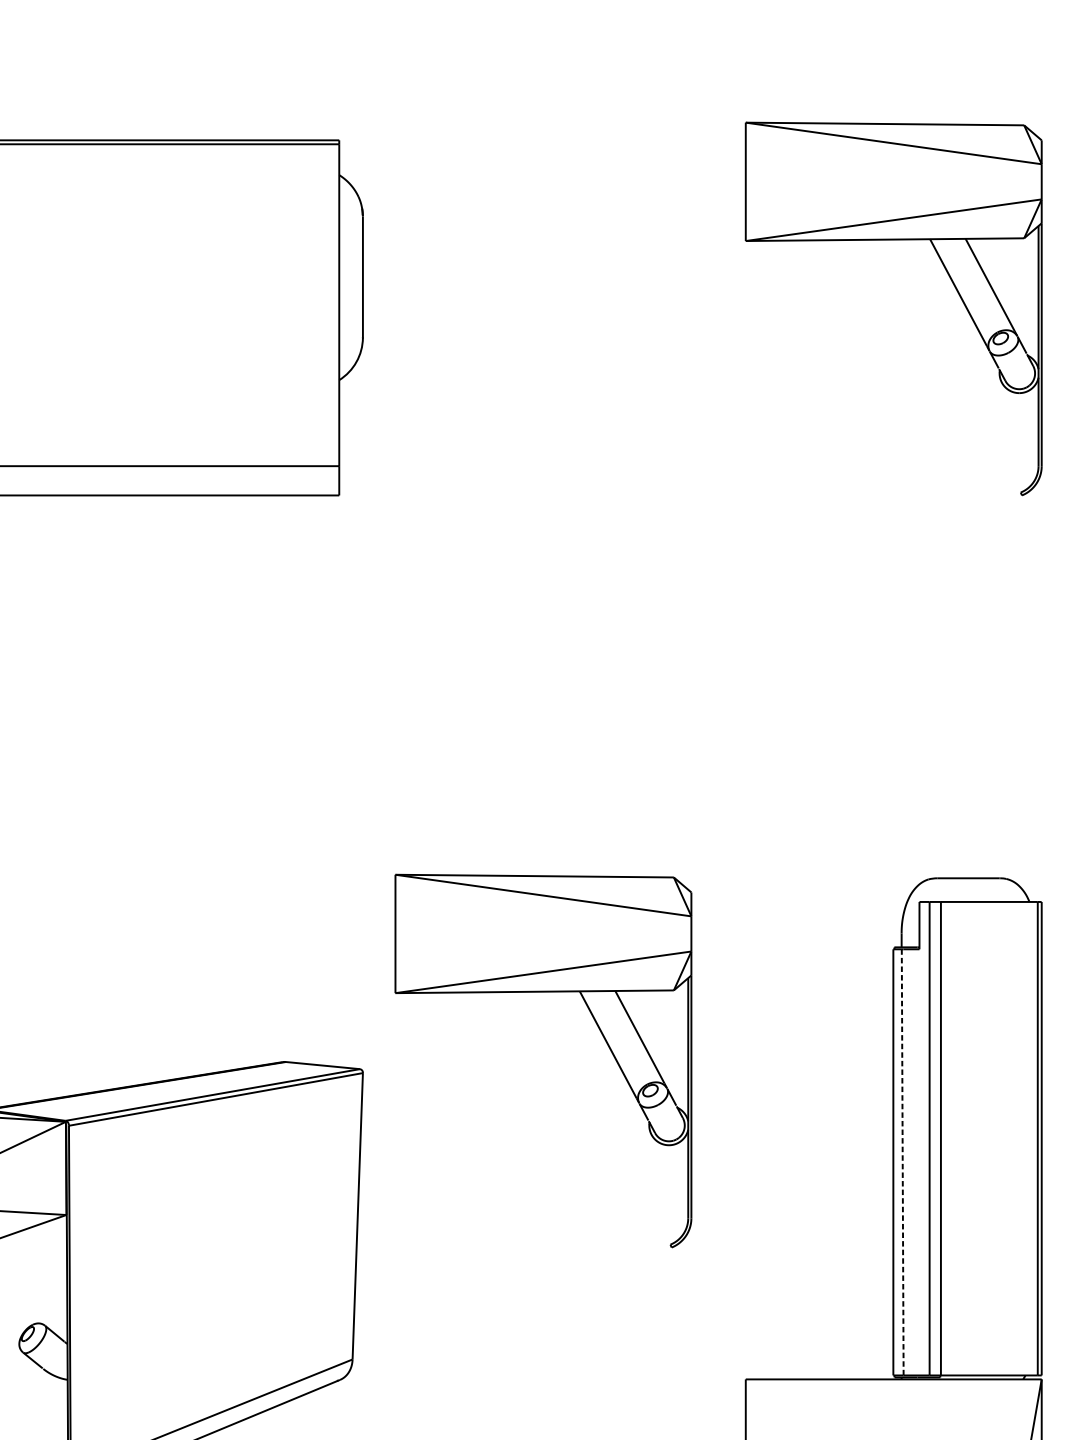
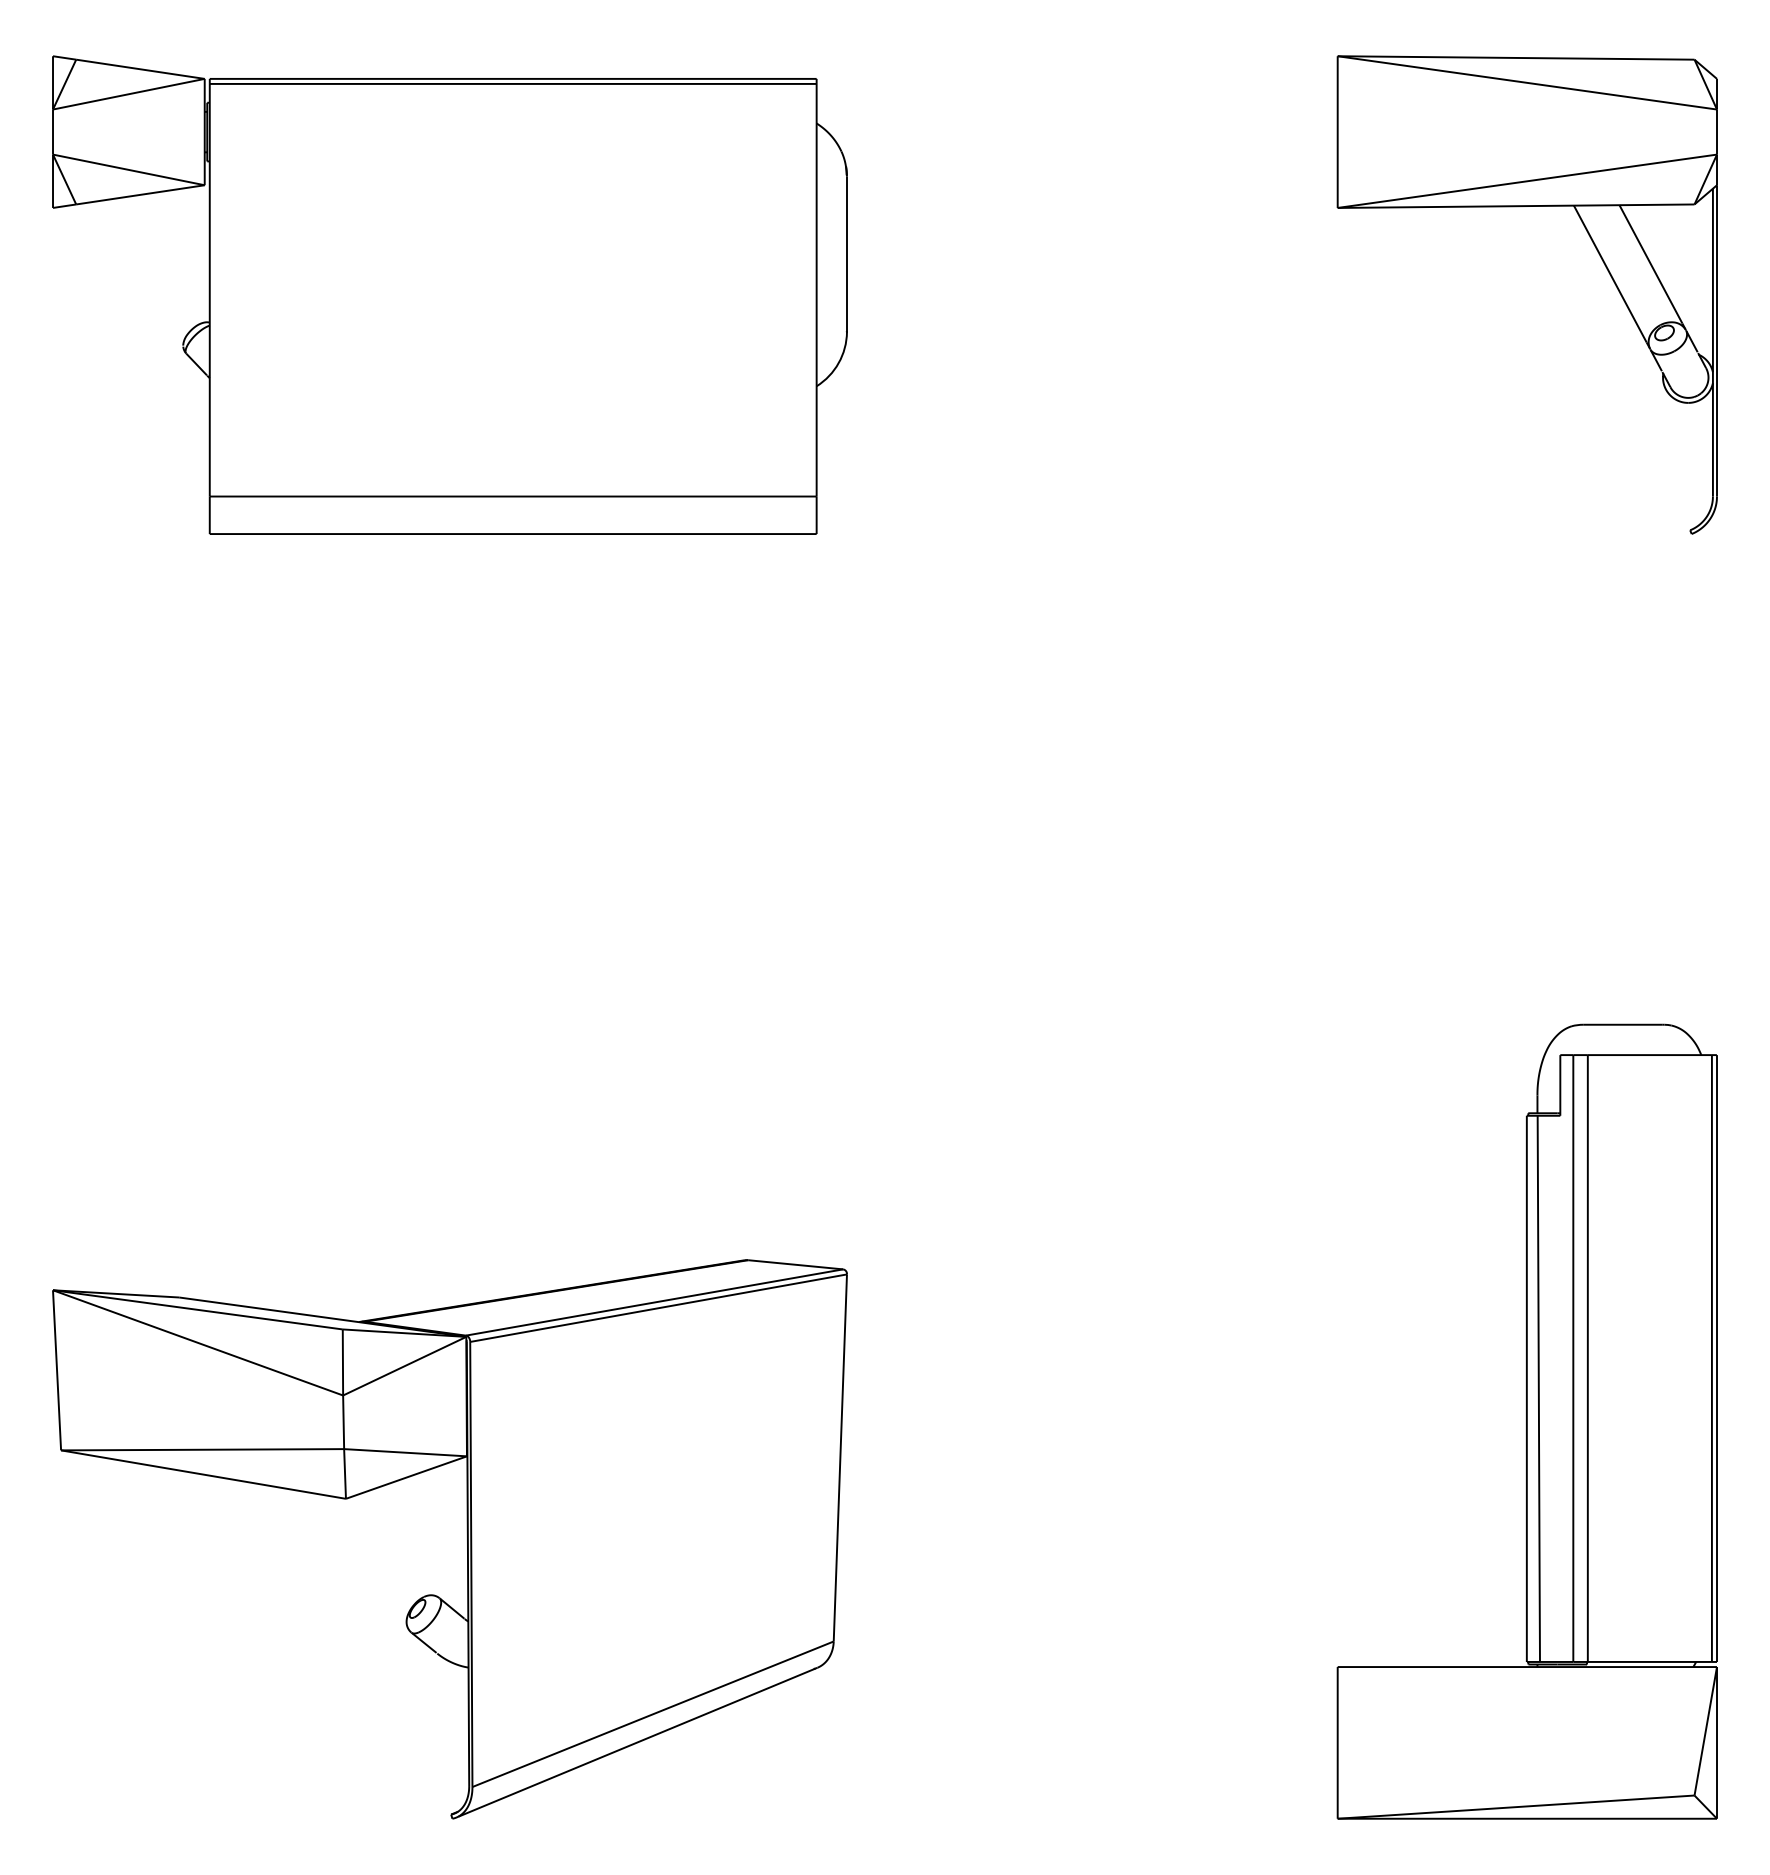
part: (599, 1031) -> (1150, 1220), removed
line: (902, 1162) -> (1538, 1389), dashed -> solid

